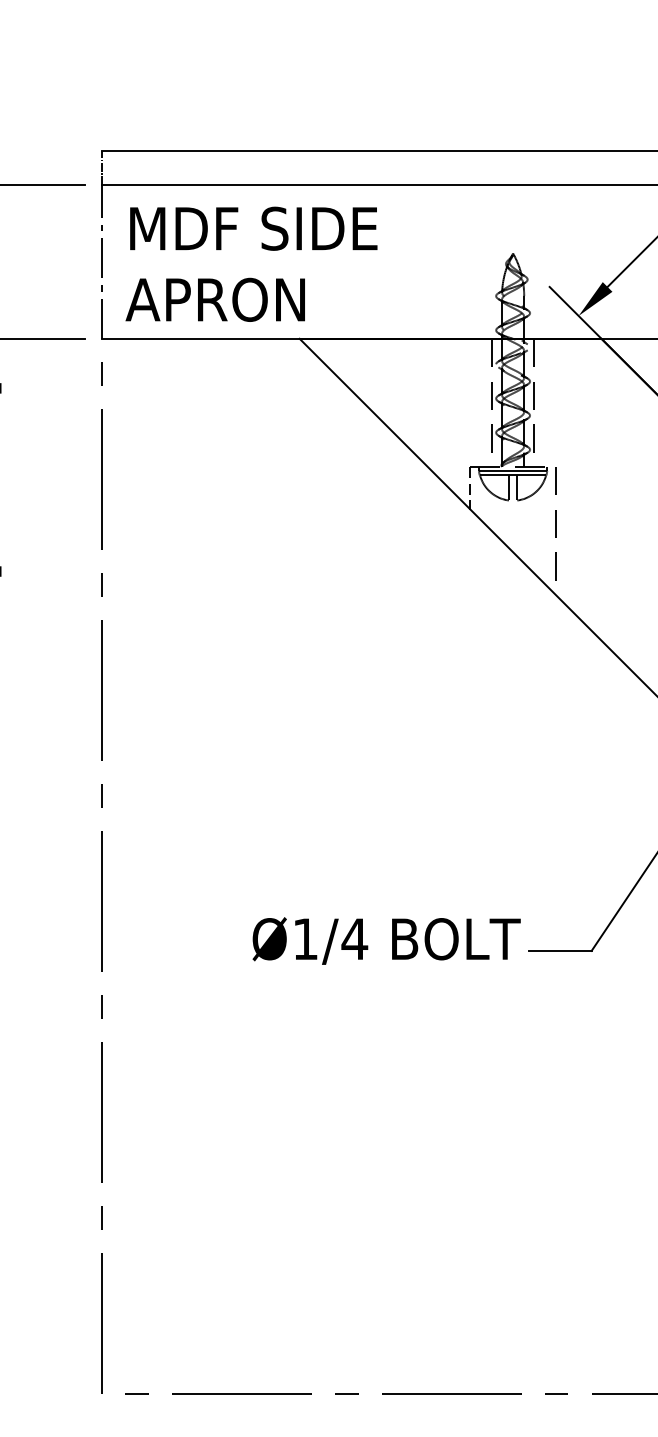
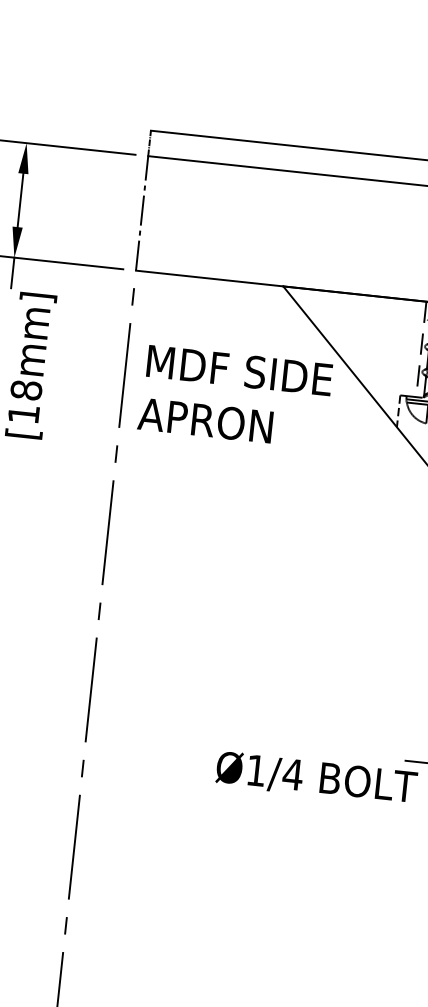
text: (251, 263) -> (235, 396), moved
text: (386, 940) -> (316, 778), moved

